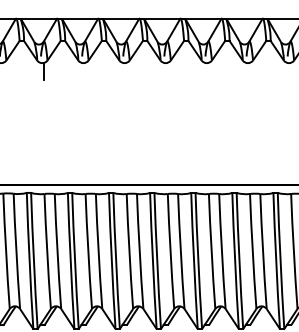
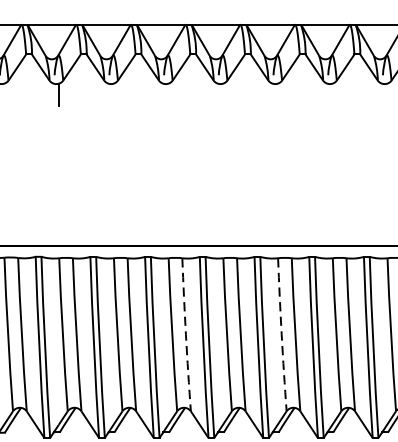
arc: (139, 251) -> (185, 334), solid -> dashed
arc: (211, 251) -> (281, 334), solid -> dashed

